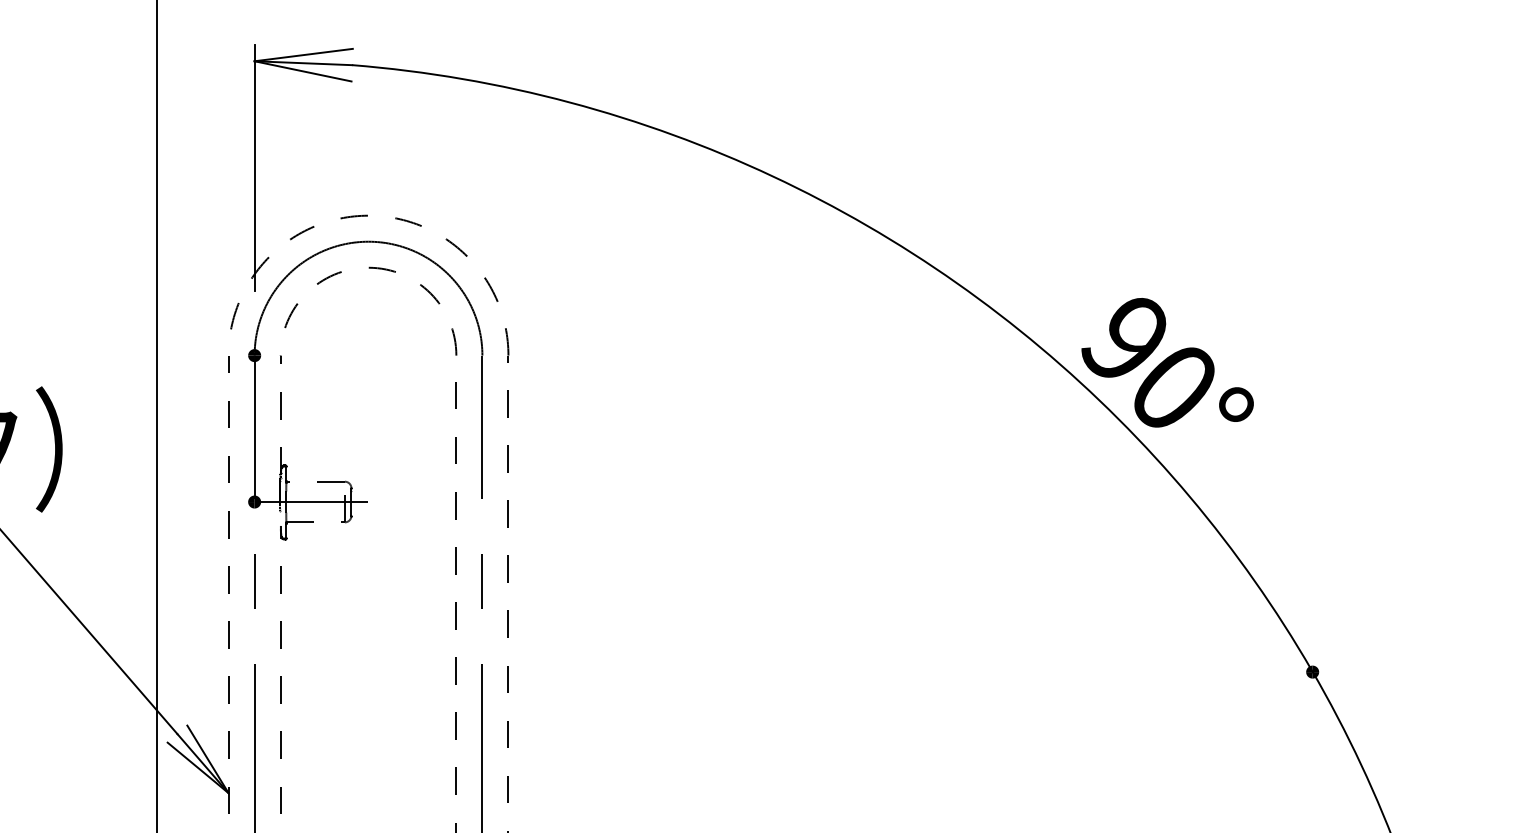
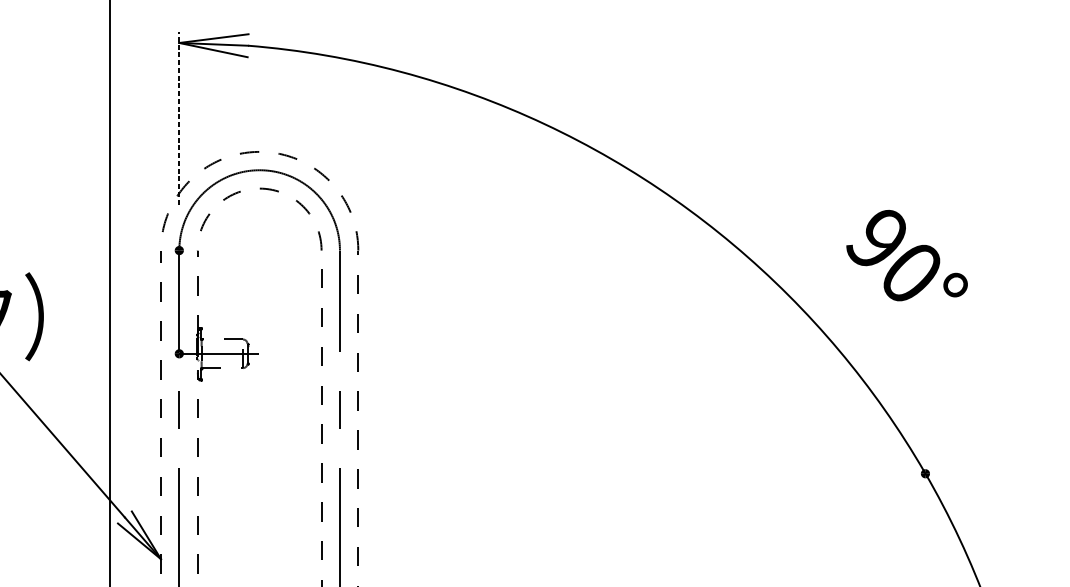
line: (254, 167) -> (179, 117), solid -> dashed
text: (1167, 362) -> (906, 255), moved

